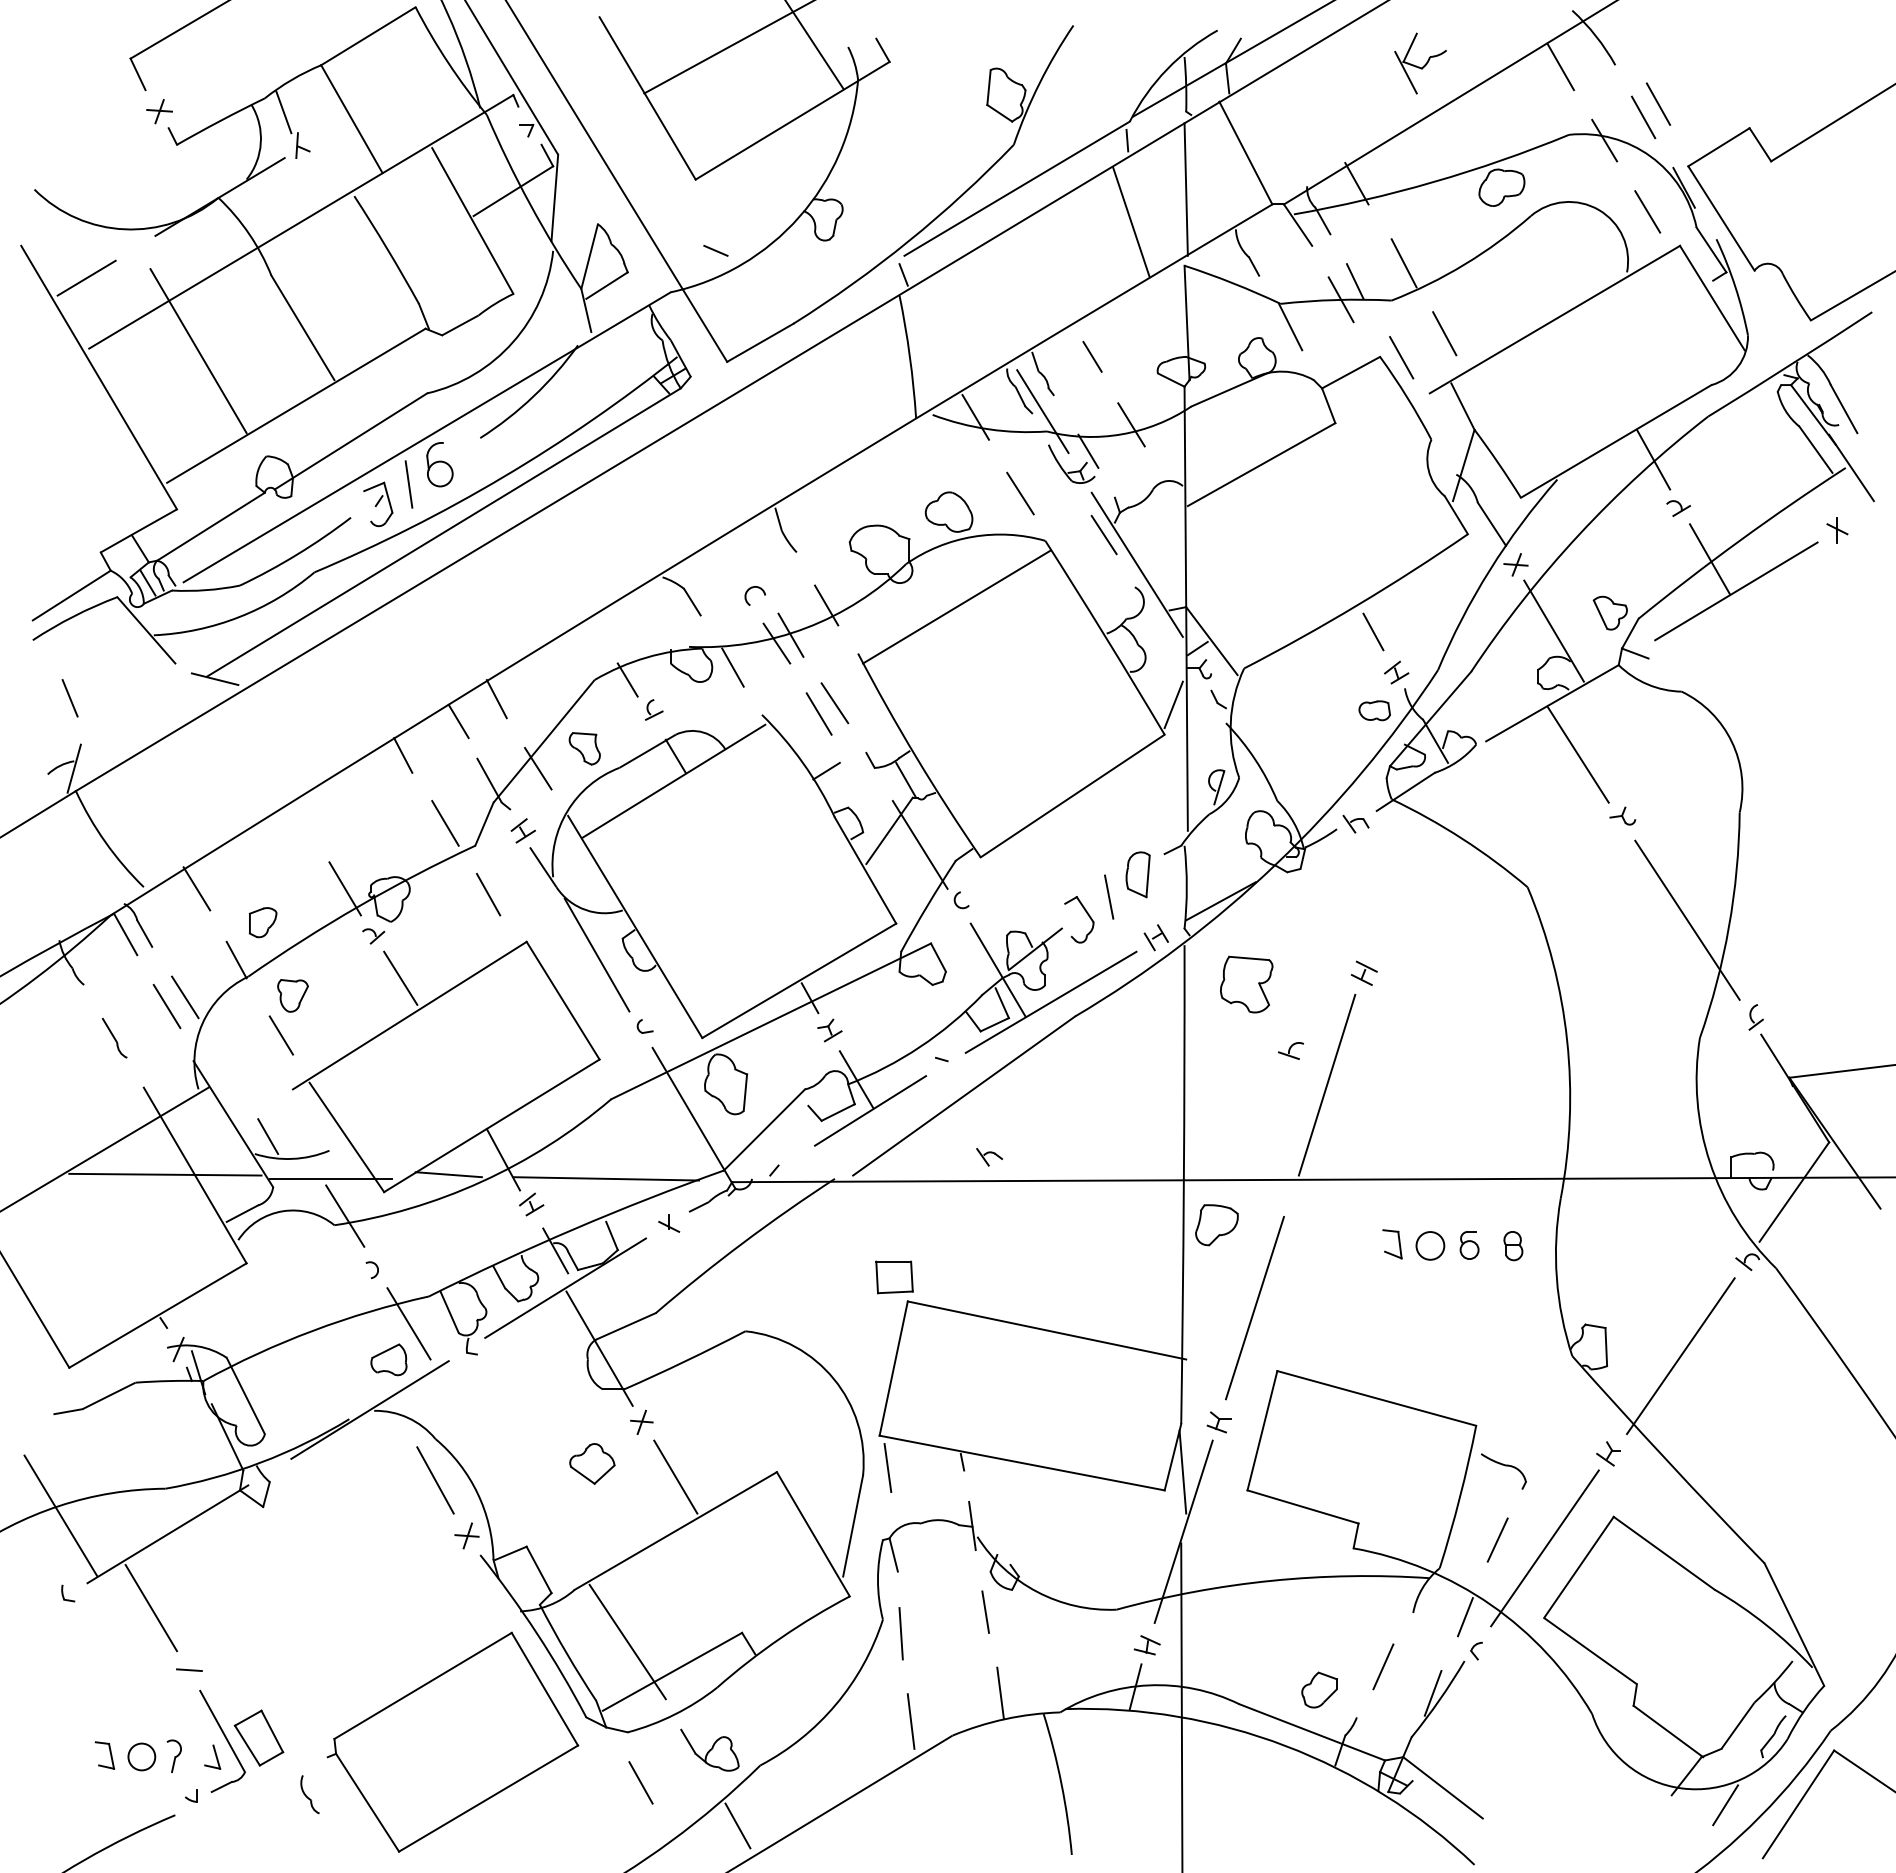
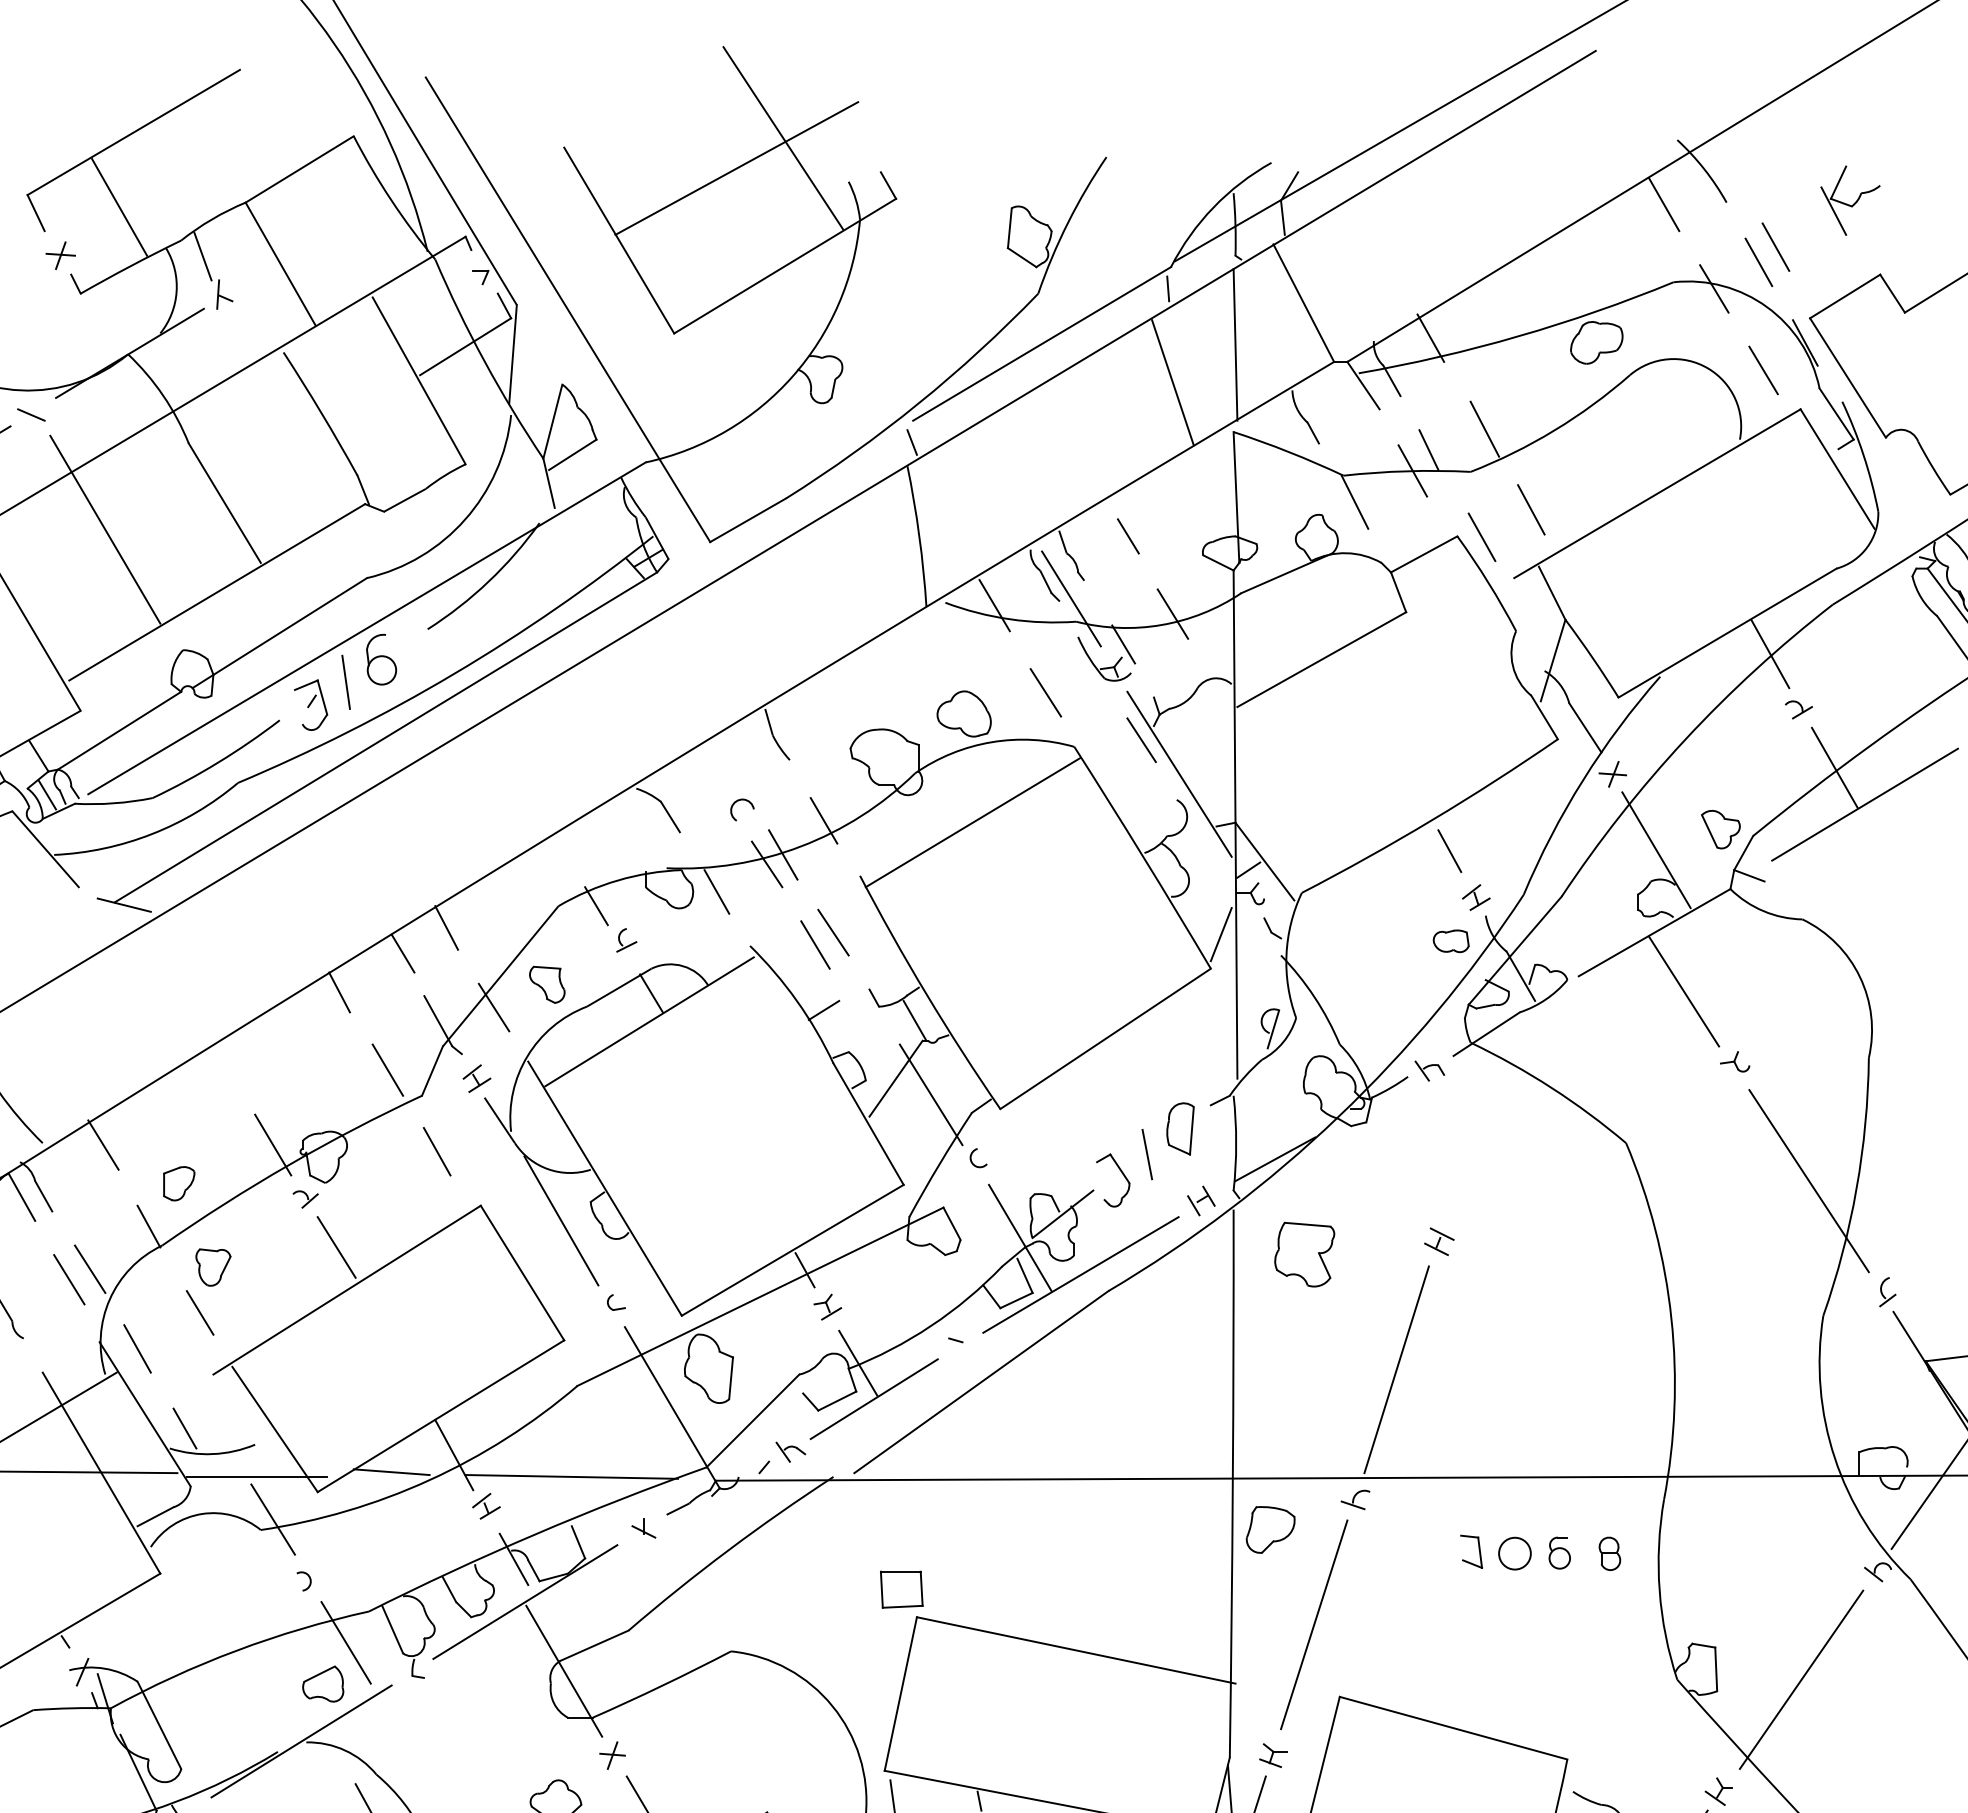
part: (1420, 63) -> (1850, 200), moved
line: (210, 69) -> (119, 207), added
line: (715, 250) -> (30, 414), moved
part: (1290, 1050) -> (1354, 1499), moved
line: (226, 1066) -> (137, 1348), added
part: (989, 1157) -> (790, 1452), moved

